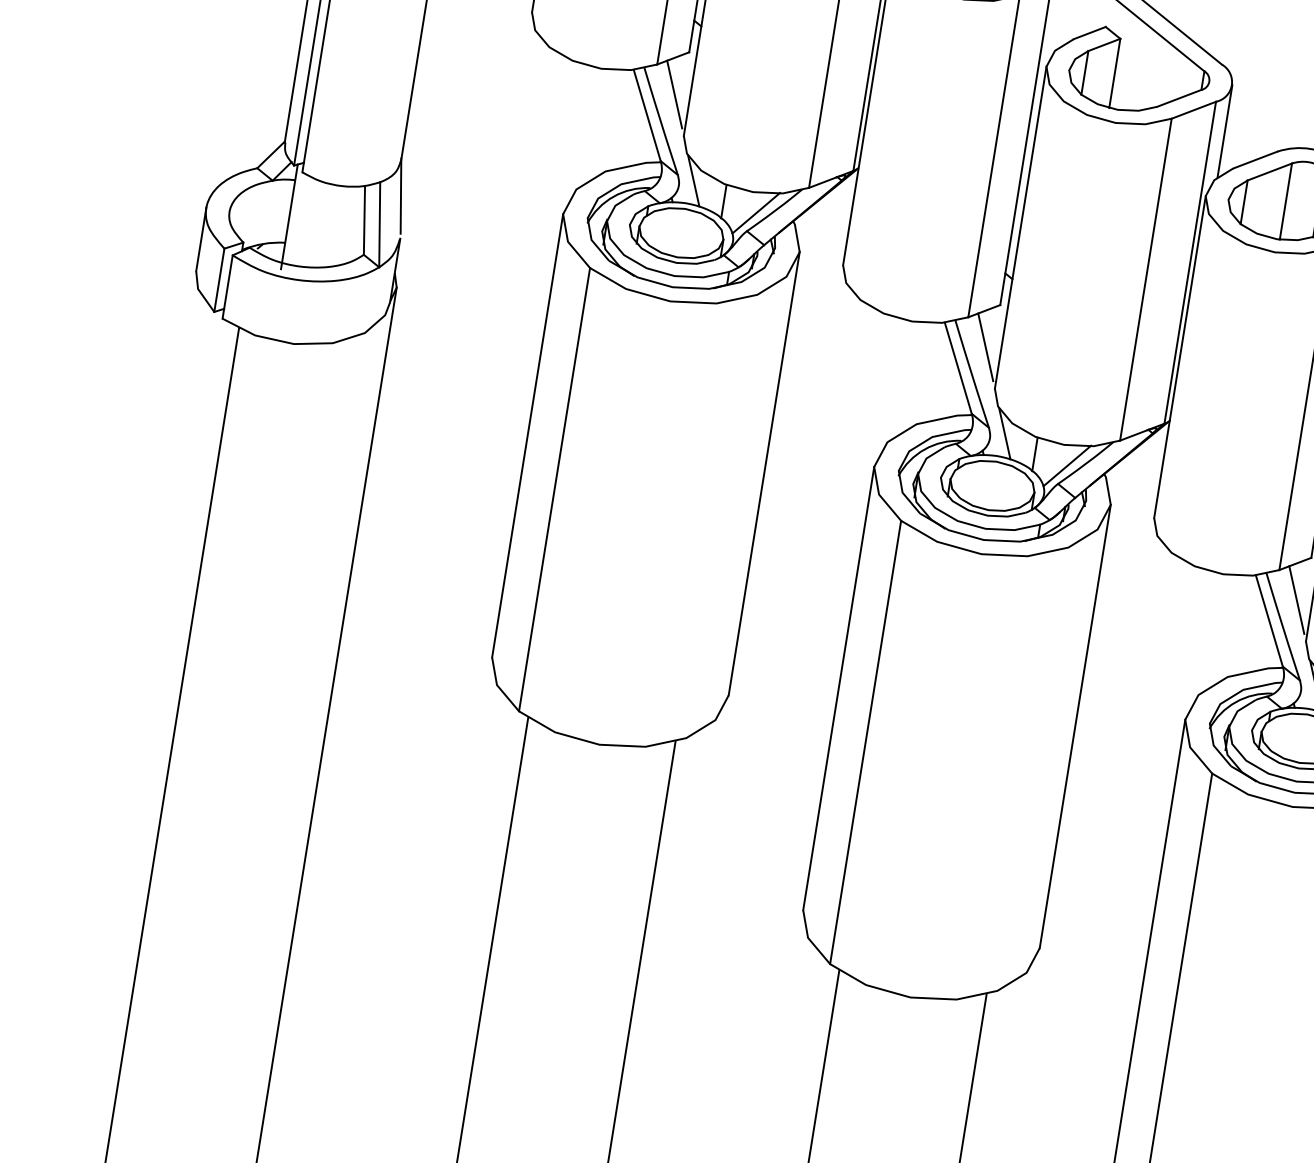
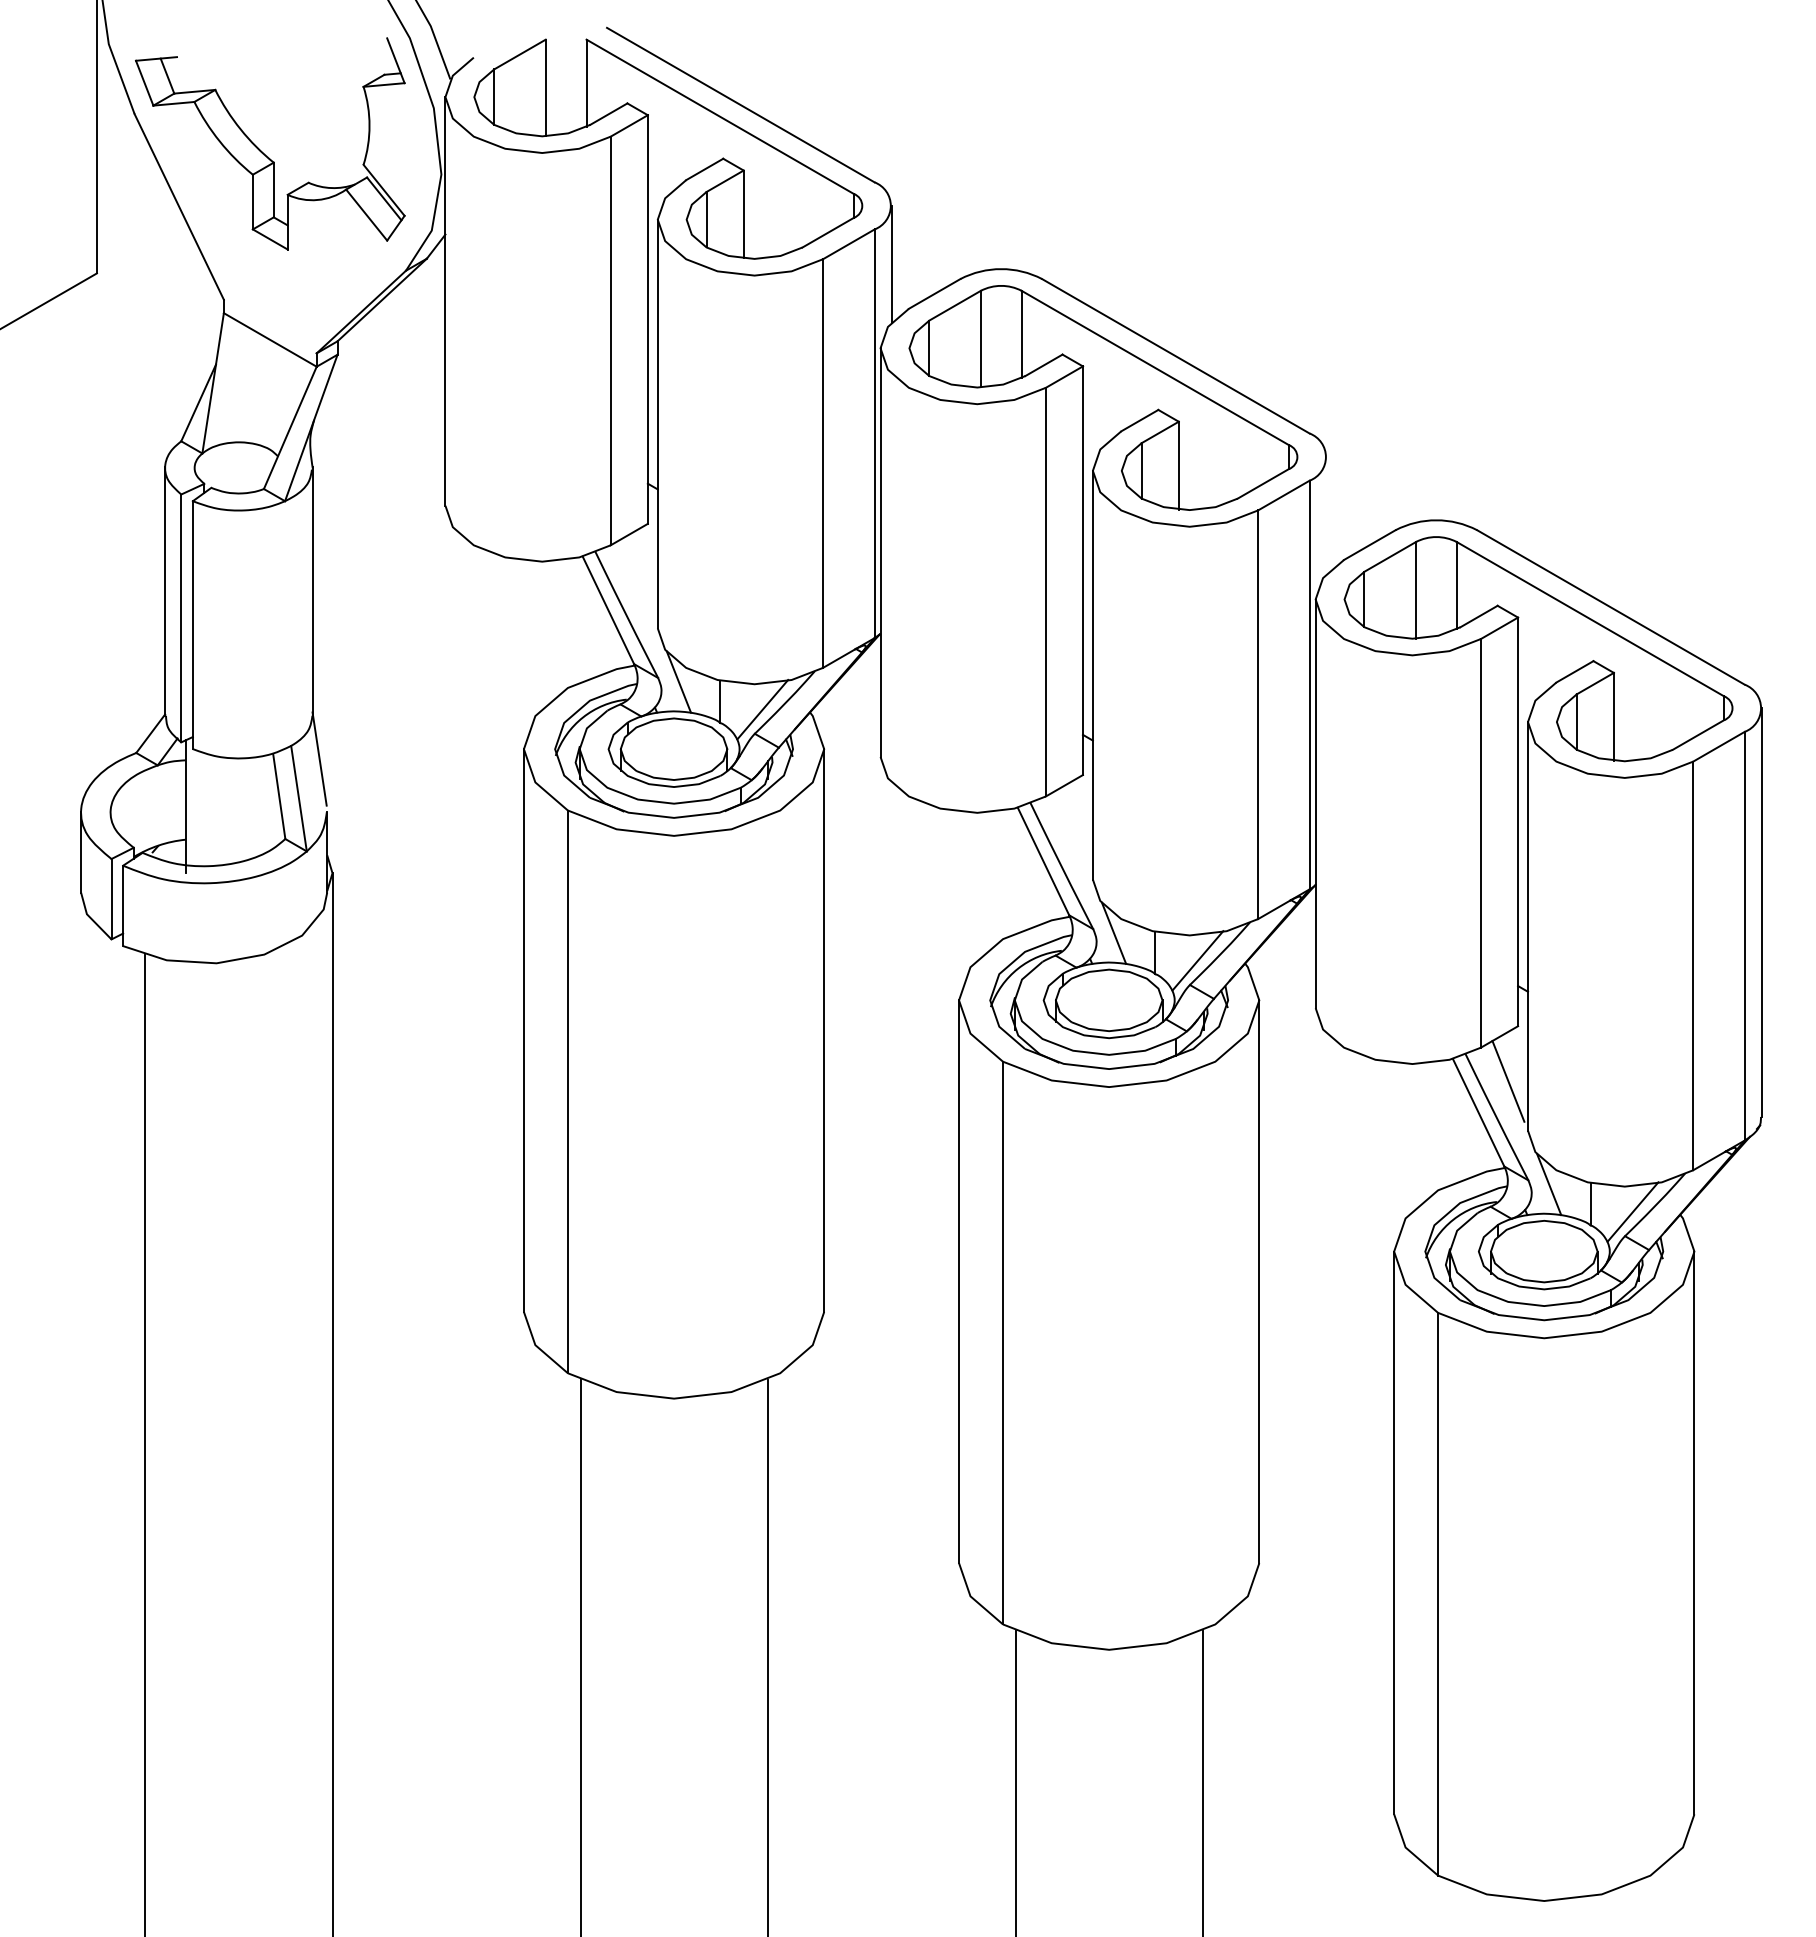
line: (674, 94) -> (638, 578), removed
line: (1224, 131) -> (1326, 515), removed
line: (985, 346) -> (1073, 829), removed

